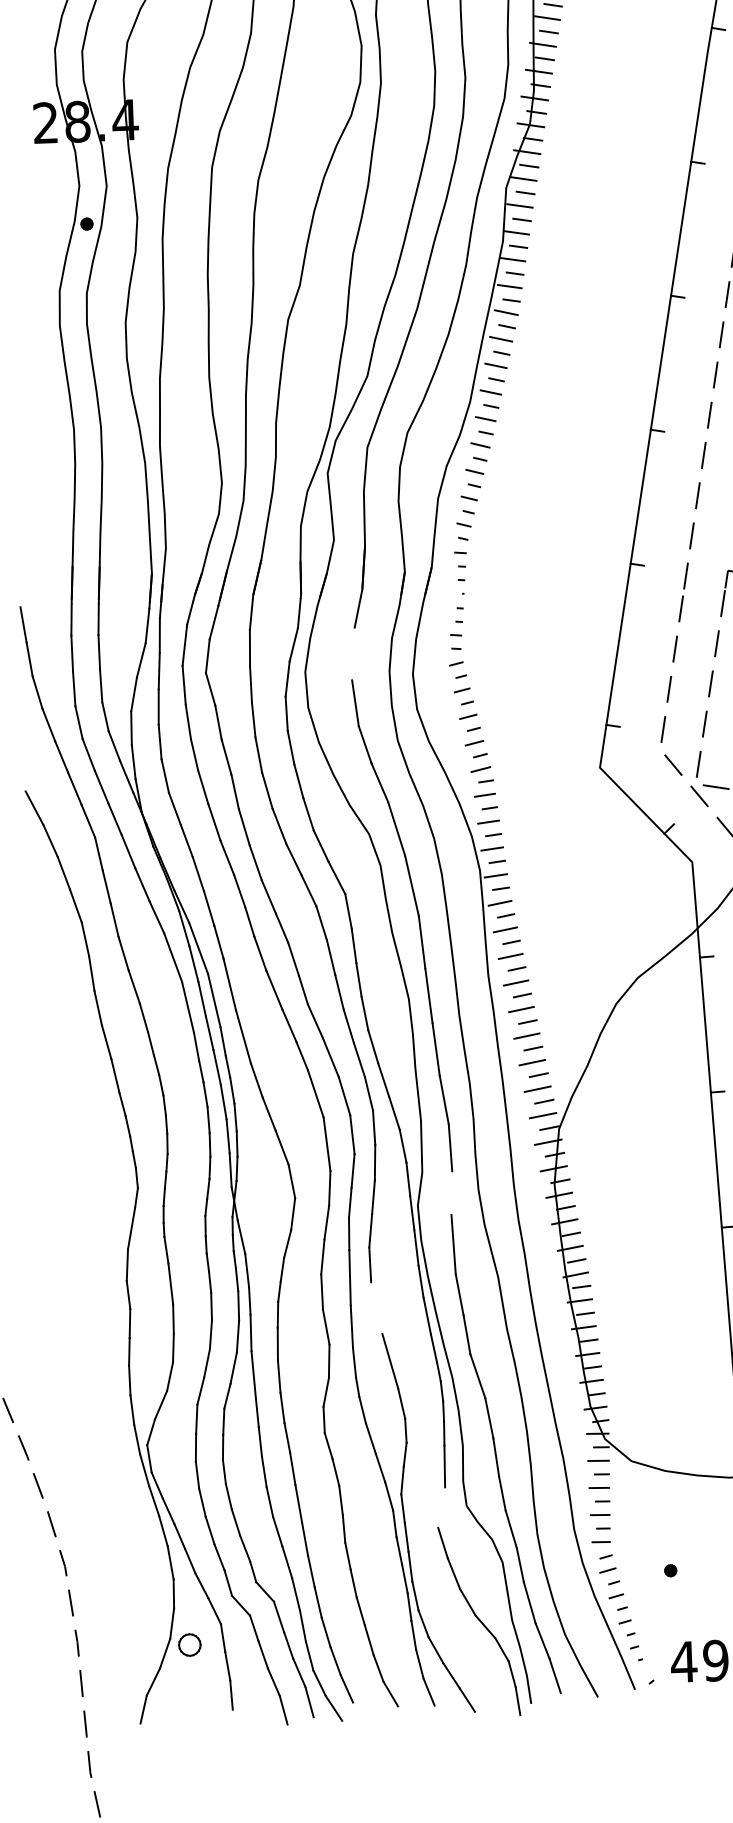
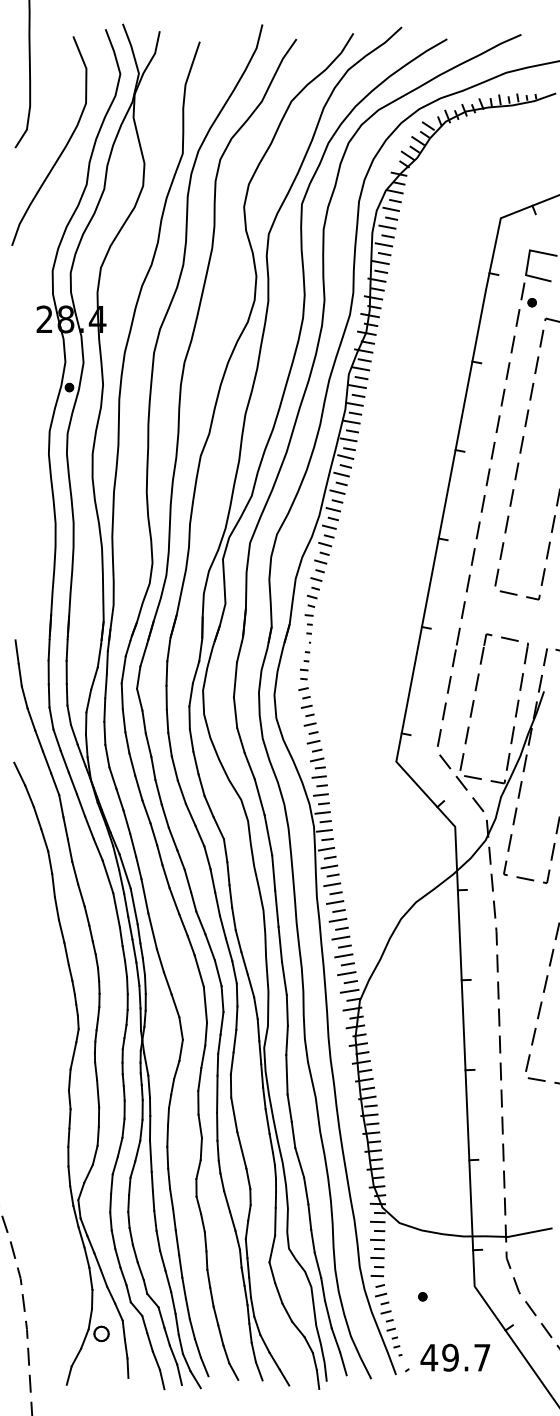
line: (353, 653) -> (235, 679), added
line: (450, 1193) -> (286, 1040), added
line: (377, 1307) -> (234, 1114), added
line: (441, 1506) -> (272, 1248), added

